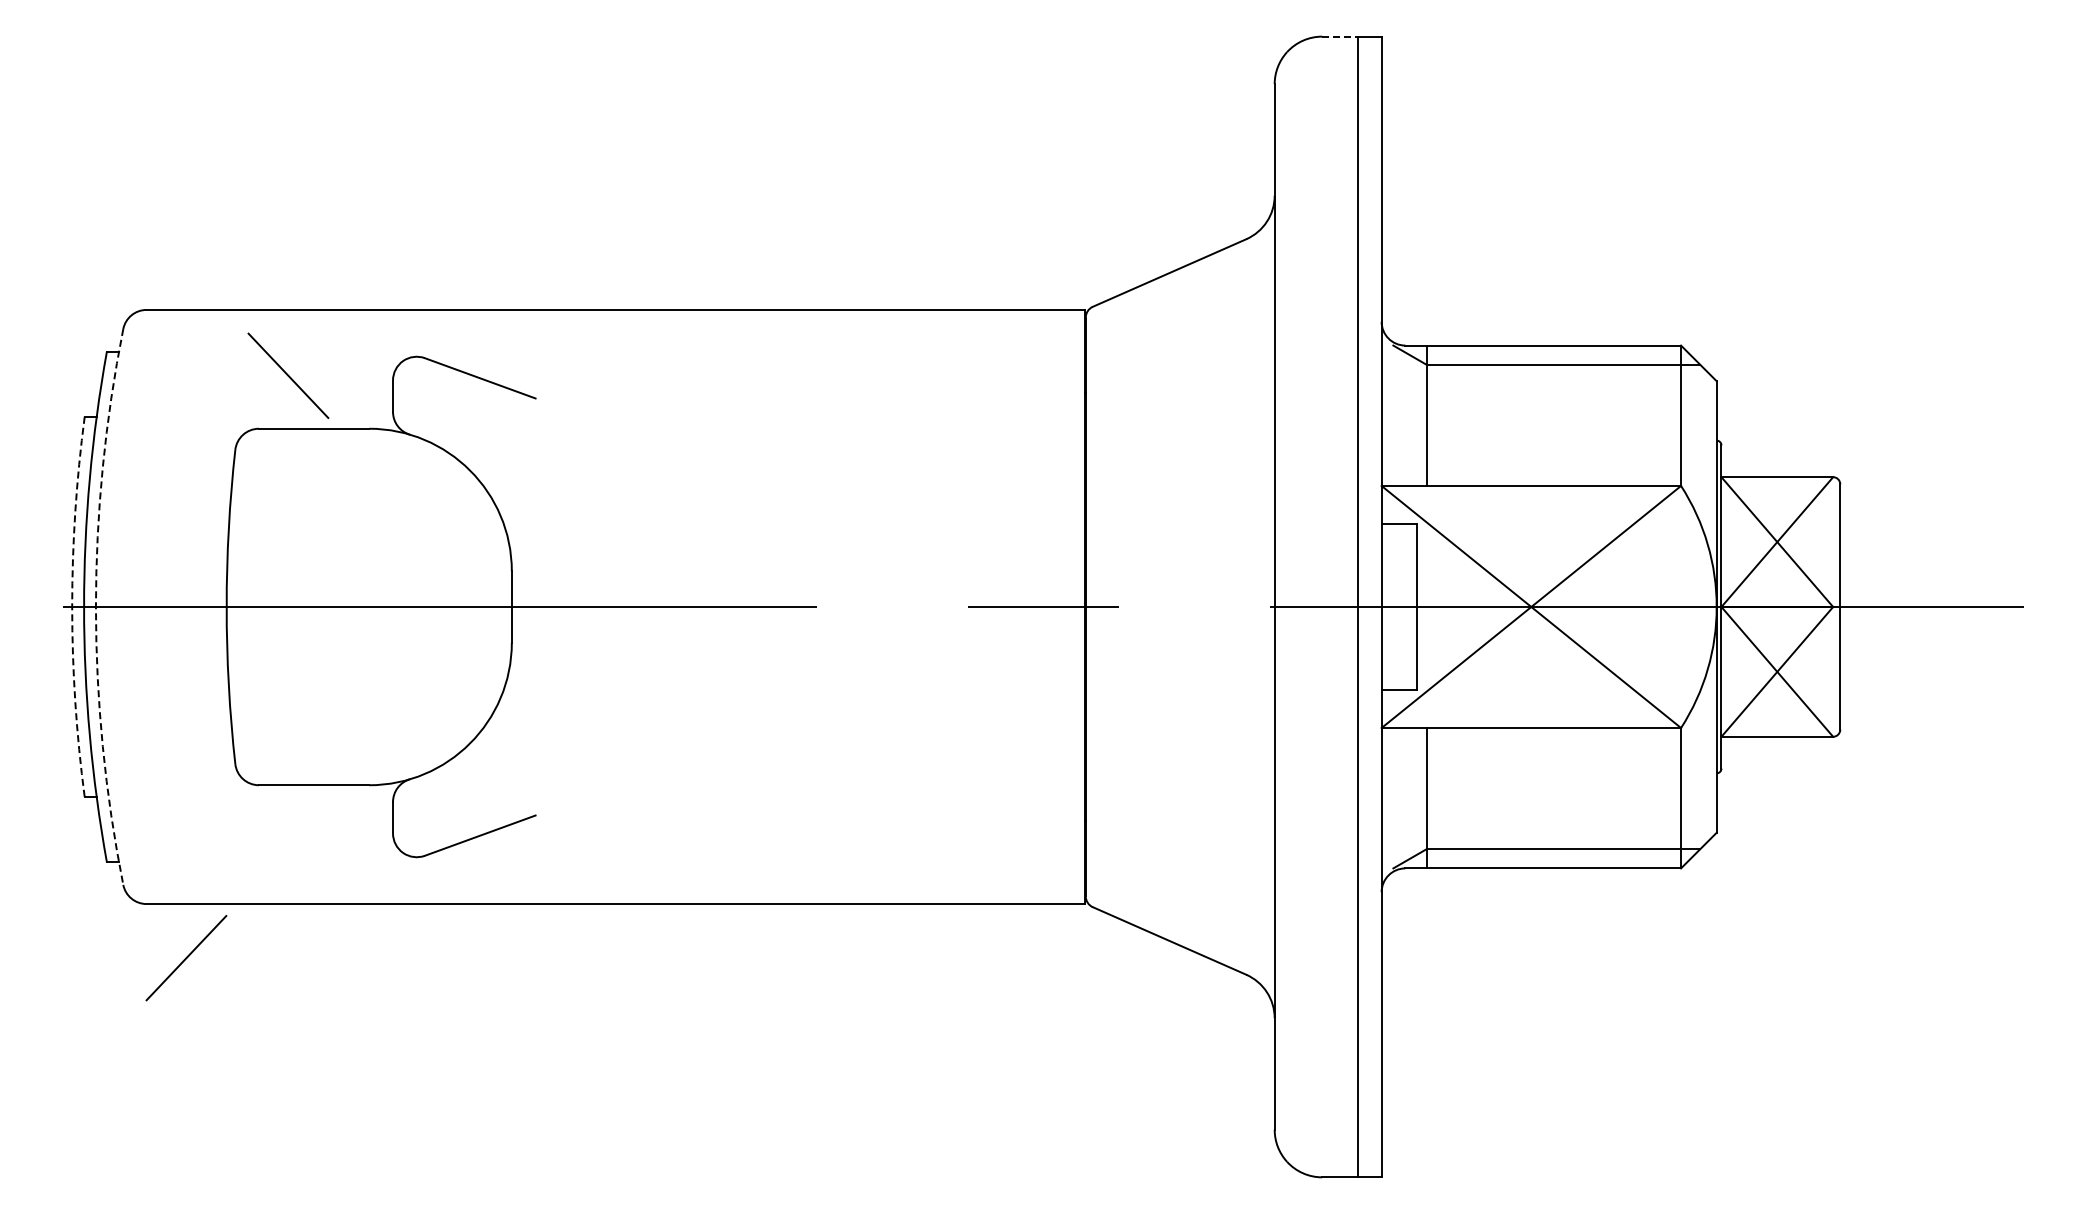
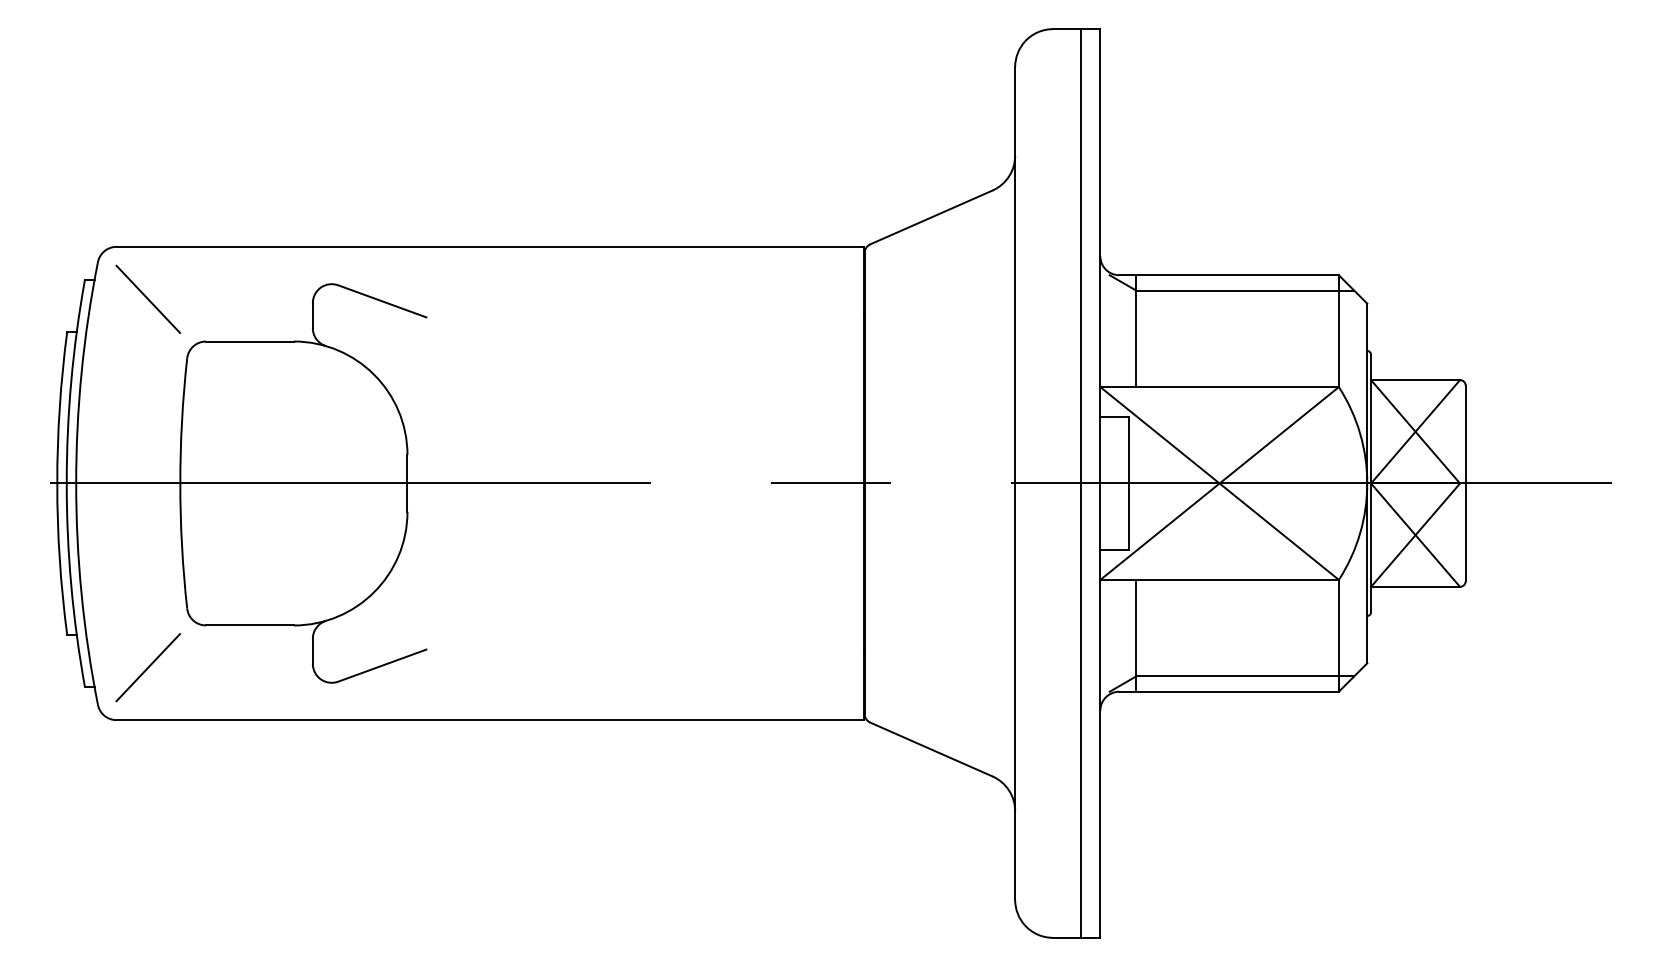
line: (1340, 36) -> (1067, 29), dashed -> solid
line: (288, 375) -> (148, 299), moved
arc: (72, 606) -> (57, 483), dashed -> solid
arc: (95, 607) -> (75, 483), dashed -> solid
line: (186, 957) -> (148, 667), moved

